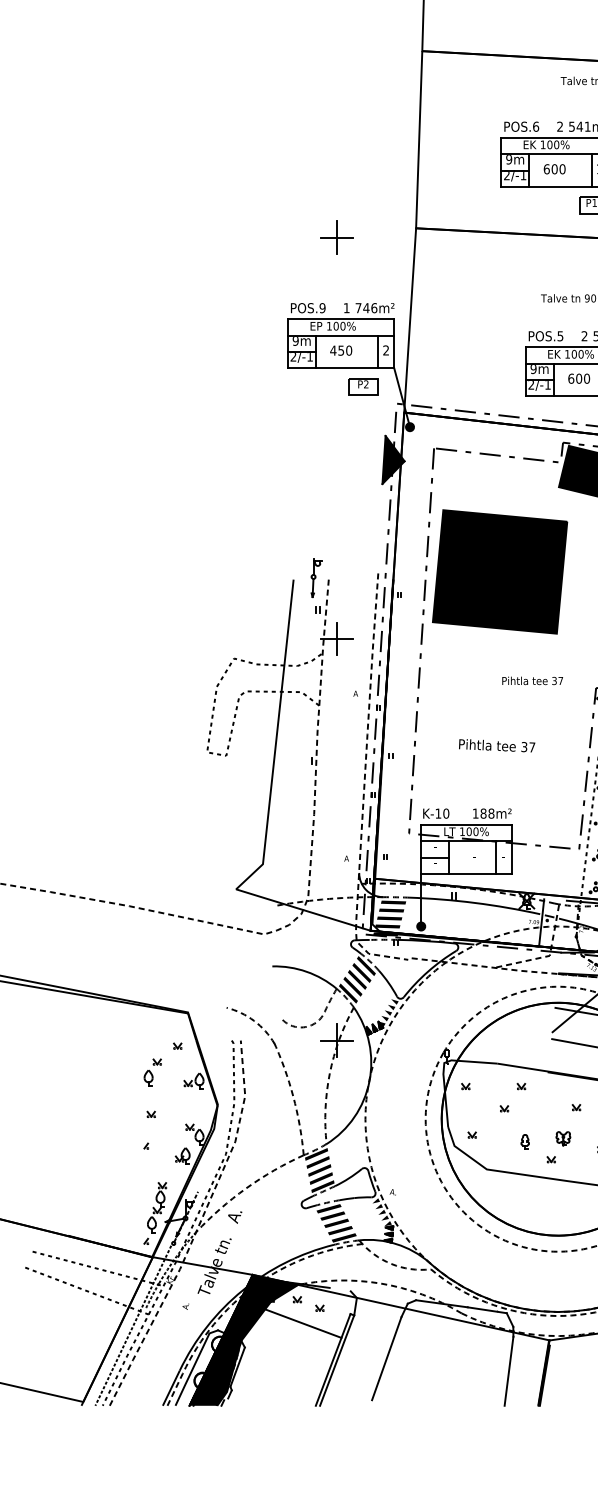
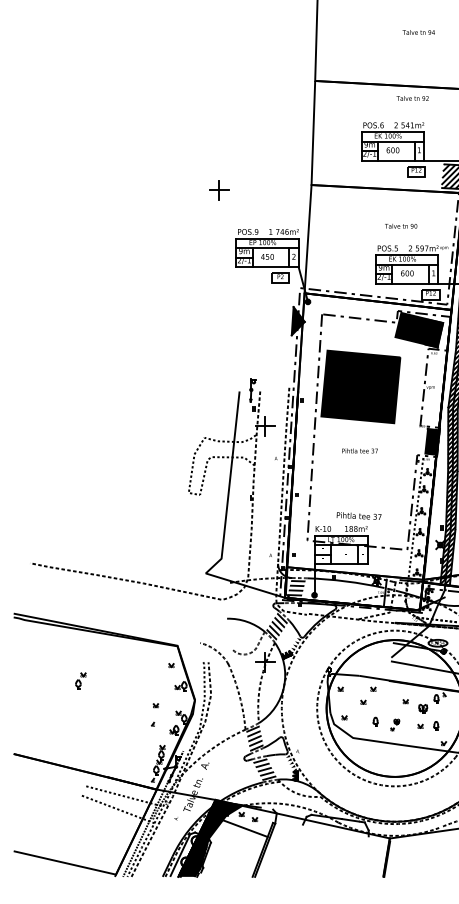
part: (337, 237) -> (219, 190), moved
text: (531, 680) -> (359, 450), moved
text: (496, 744) -> (358, 515), moved
part: (152, 1071) -> (80, 680), moved
part: (557, 1146) -> (394, 724), size x0.6
line: (385, 1357) -> (293, 848), removed
line: (507, 1371) -> (365, 856), removed

